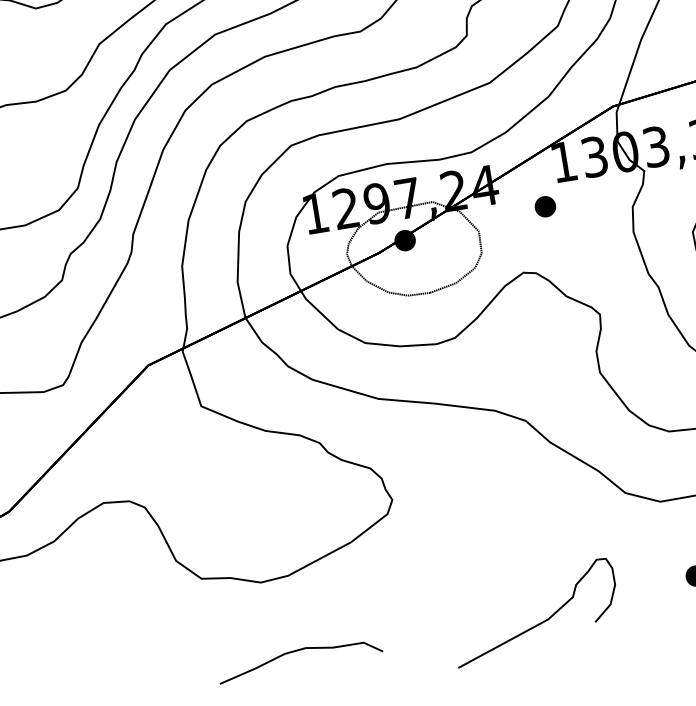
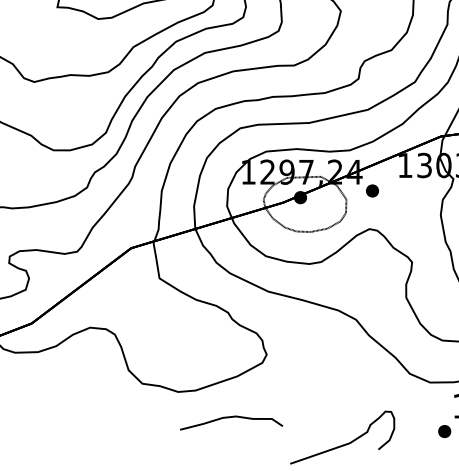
part: (545, 205) -> (372, 190), moved
curve: (295, 653) -> (229, 418), moved

